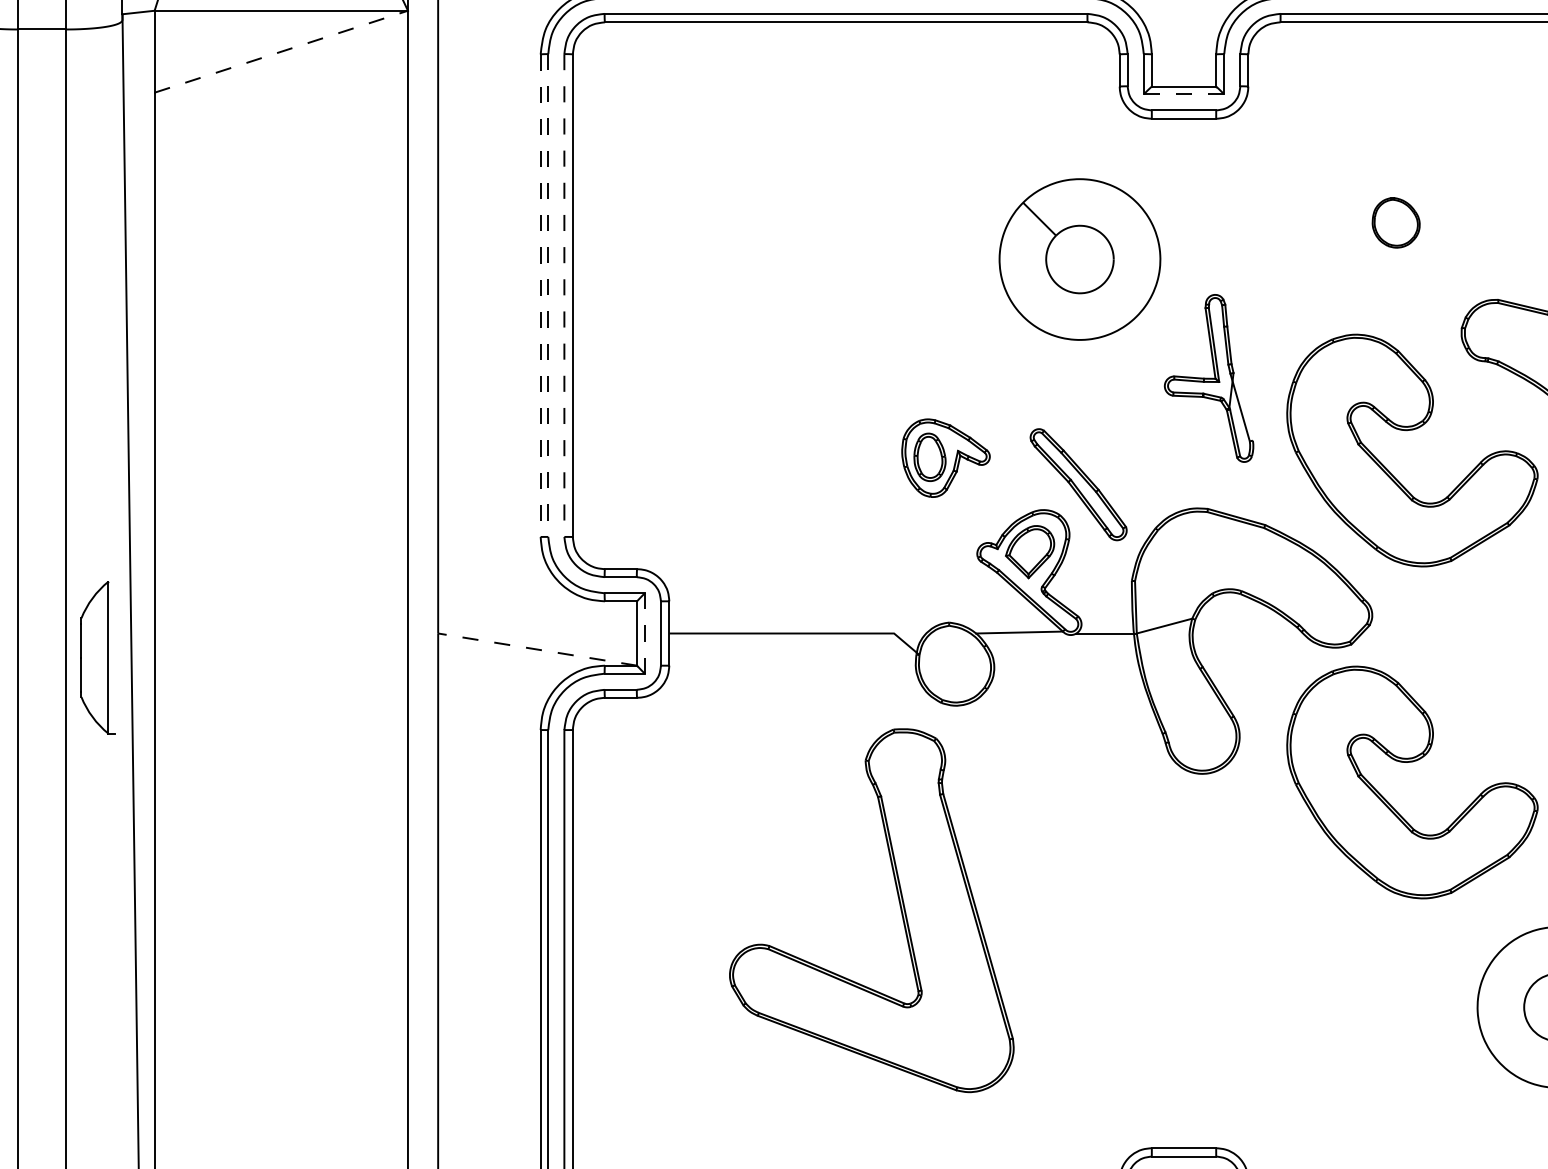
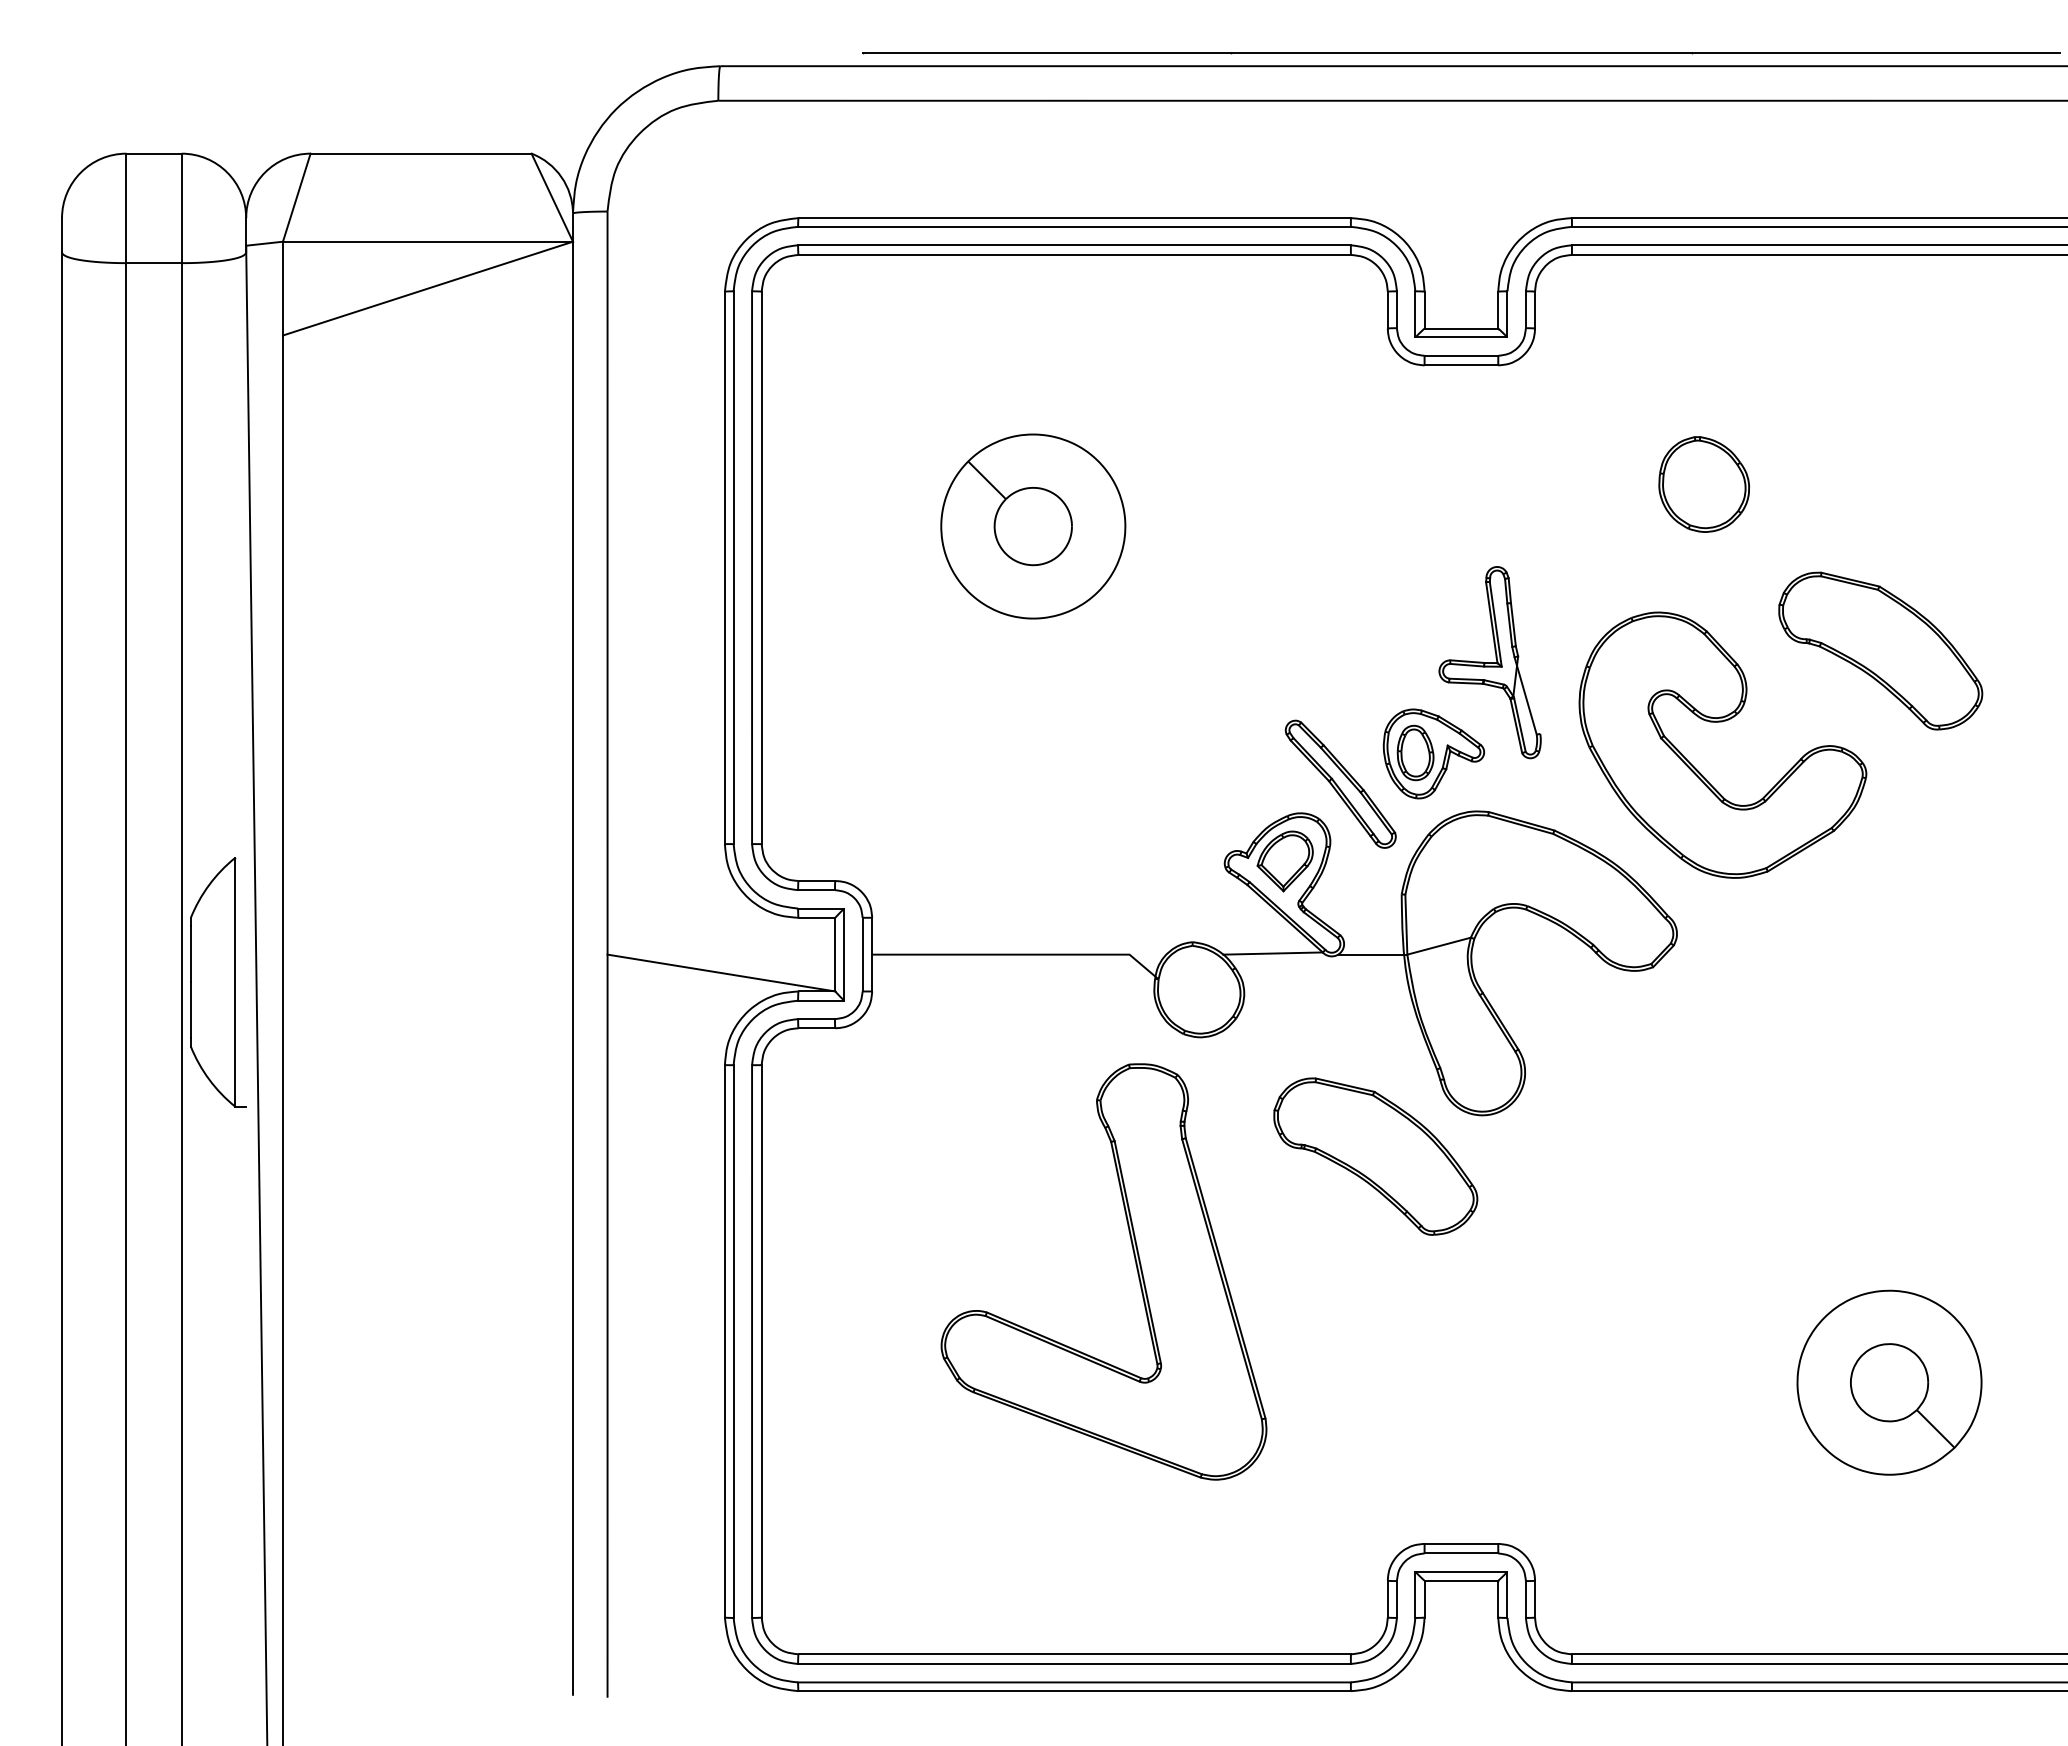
line: (281, 51) -> (428, 288), dashed -> solid
line: (1183, 94) -> (1460, 337), dashed -> solid
part: (1396, 222) -> (1704, 484), size x1.67
part: (1080, 259) -> (1033, 526), moved
line: (540, 296) -> (724, 568), dashed -> solid
line: (548, 296) -> (733, 568), dashed -> solid
line: (564, 296) -> (752, 568), dashed -> solid
part: (945, 457) -> (1433, 753), moved
line: (645, 634) -> (844, 955), dashed -> solid
line: (536, 649) -> (720, 972), dashed -> solid
part: (98, 657) -> (218, 982), size x1.43
part: (1412, 762) -> (1722, 1102), removed
part: (1108, 809) -> (1375, 1156), added

